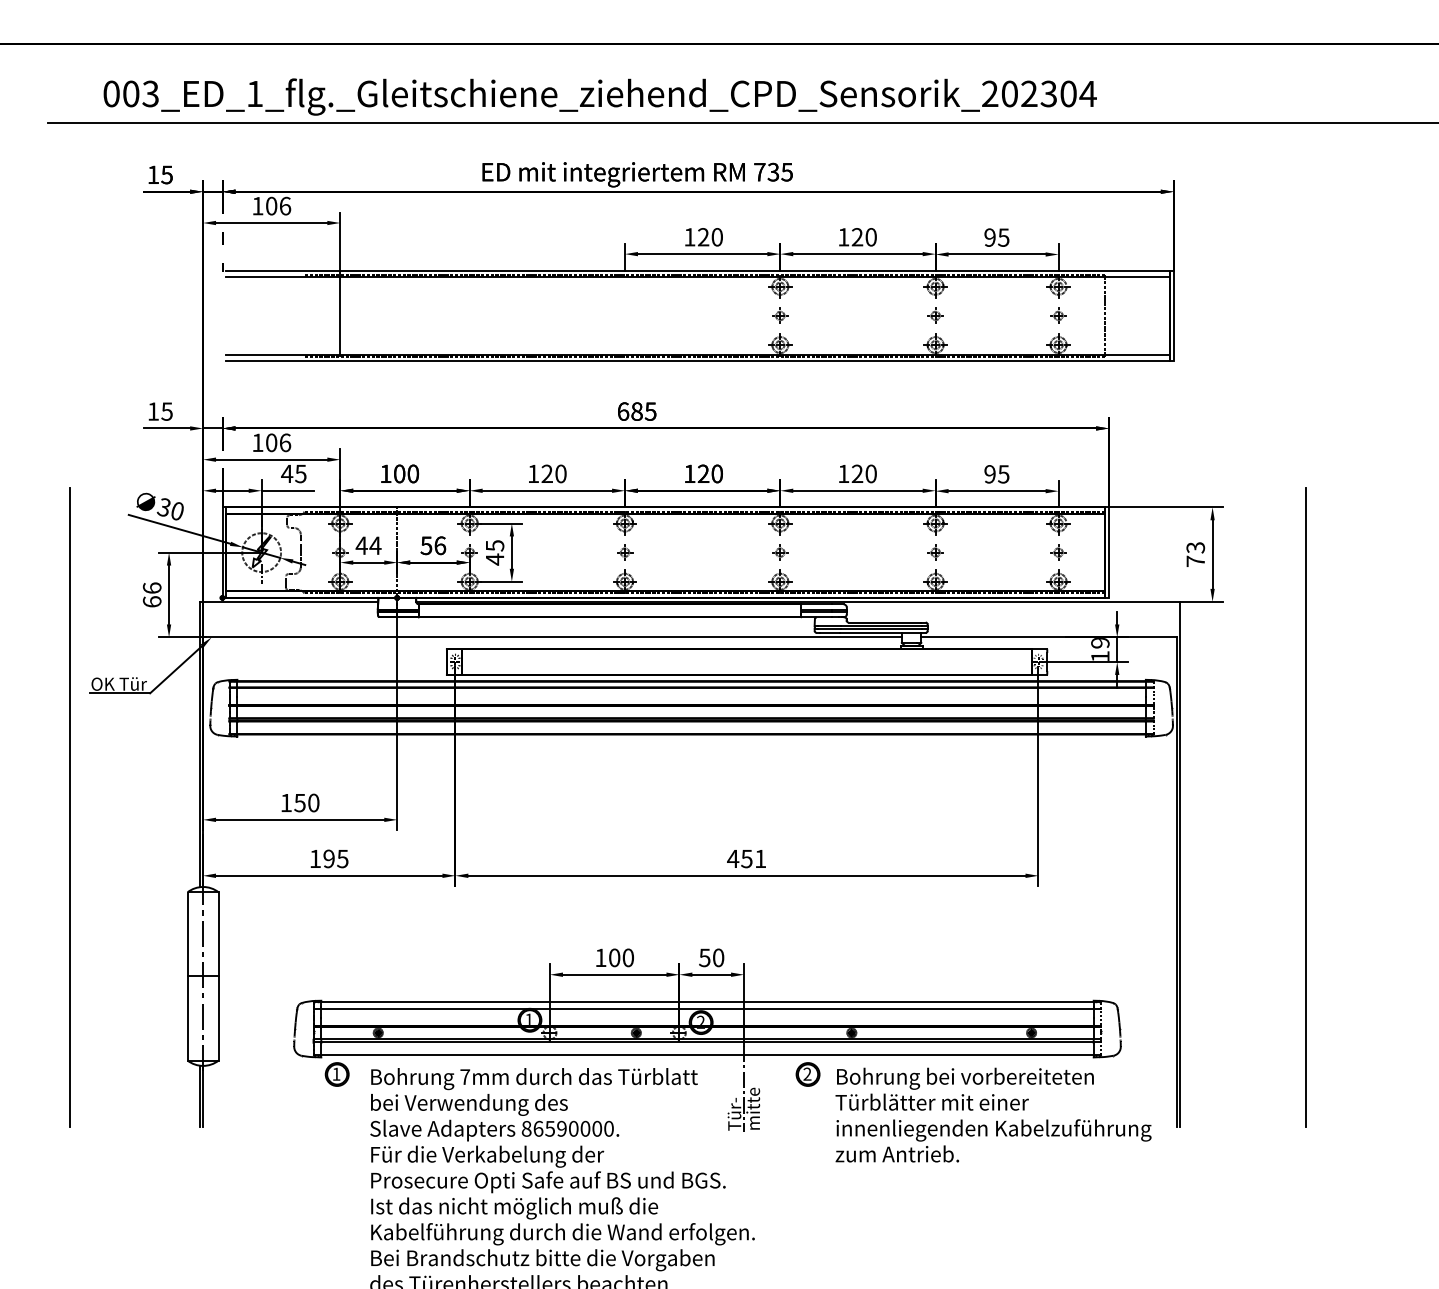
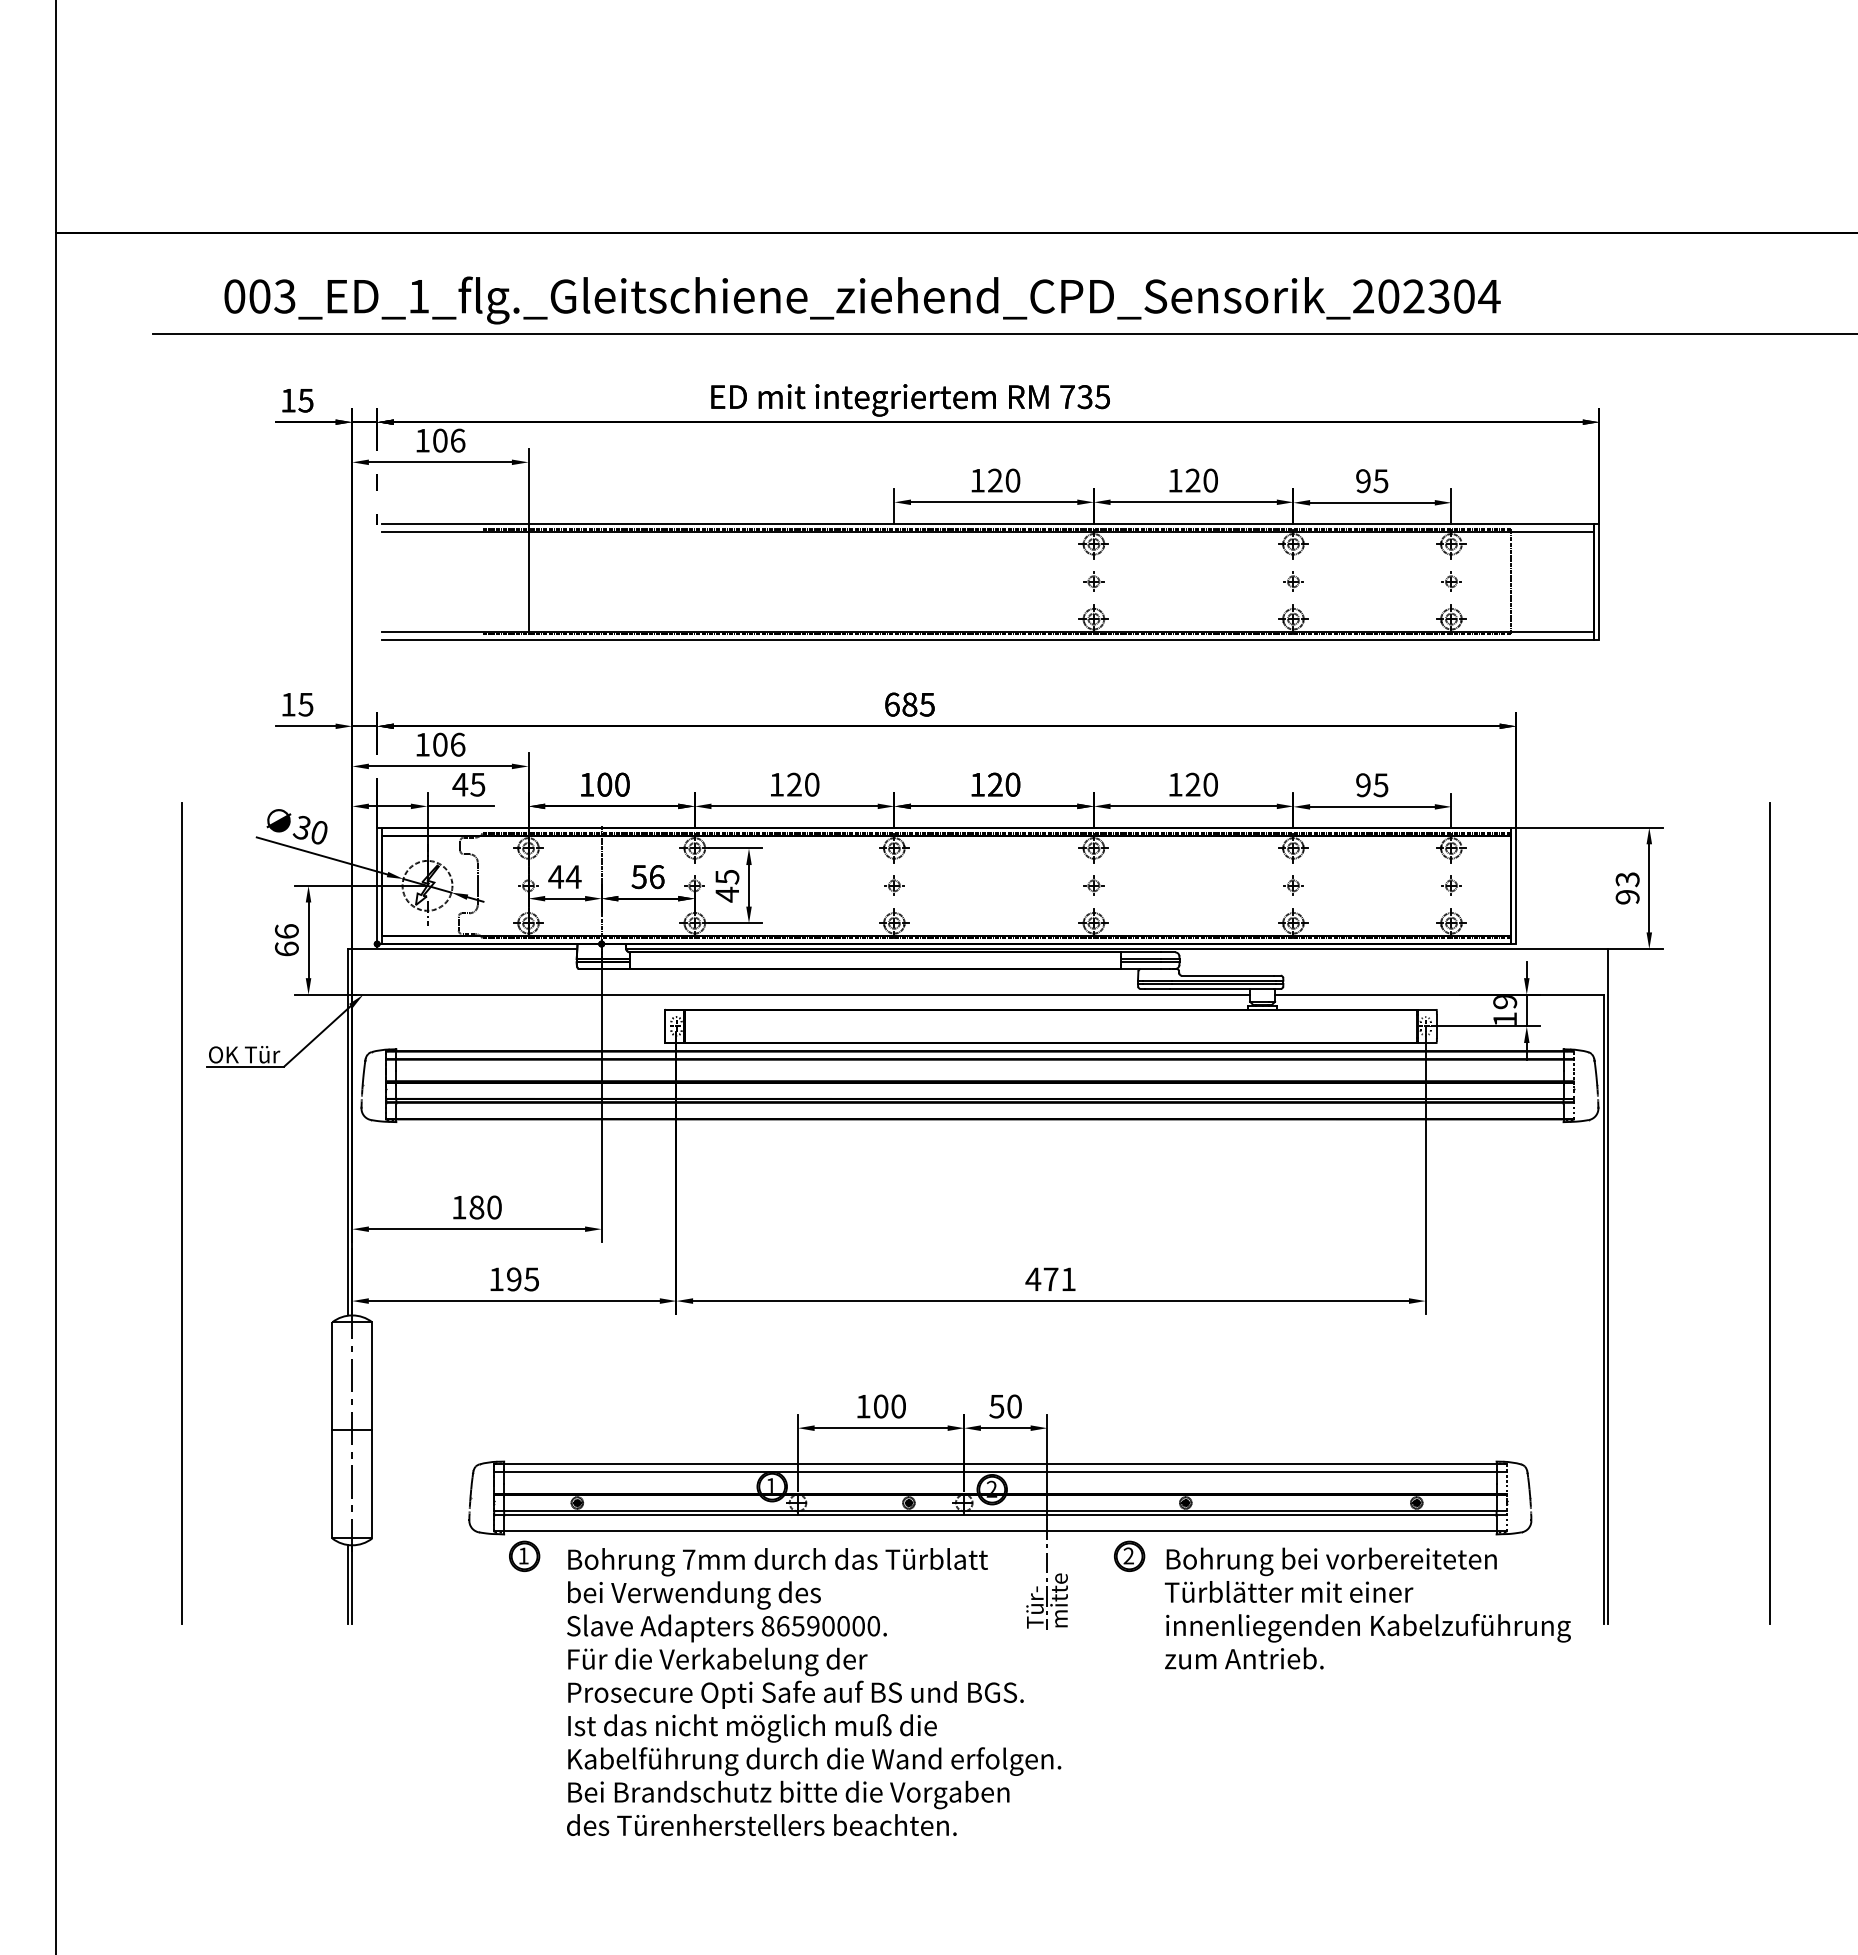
text: (1195, 560) -> (1627, 896), 73 -> 93
text: (299, 802) -> (476, 1207), 150 -> 180
text: (746, 859) -> (1050, 1279), 451 -> 471

